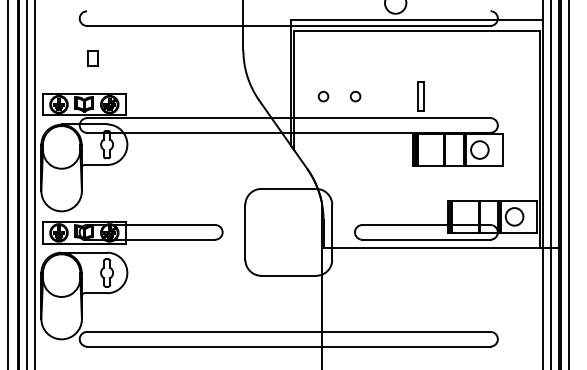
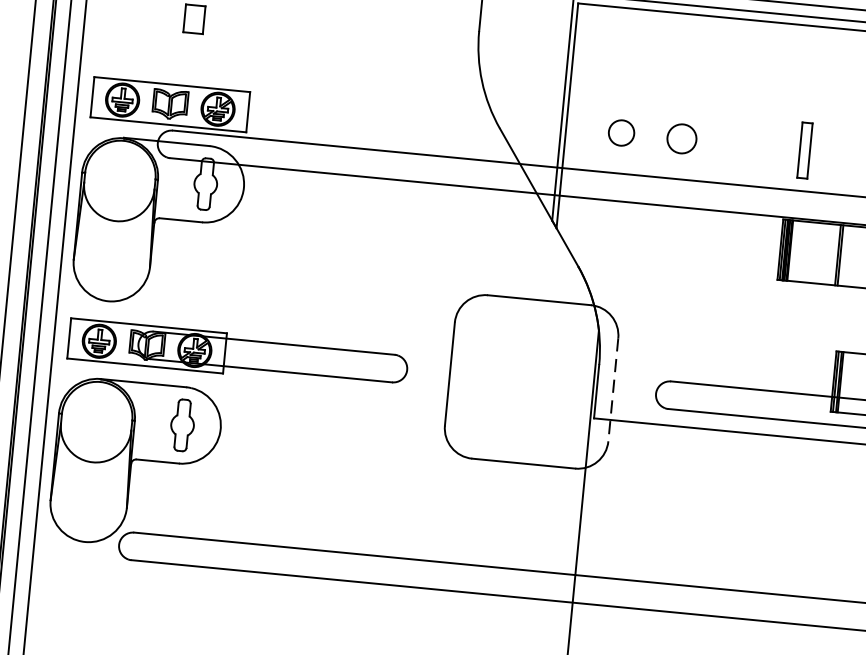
circle: (323, 96) -> (621, 132), size x1.4
circle: (355, 96) -> (681, 138), size x1.6
line: (332, 232) -> (613, 390), solid -> dashed

